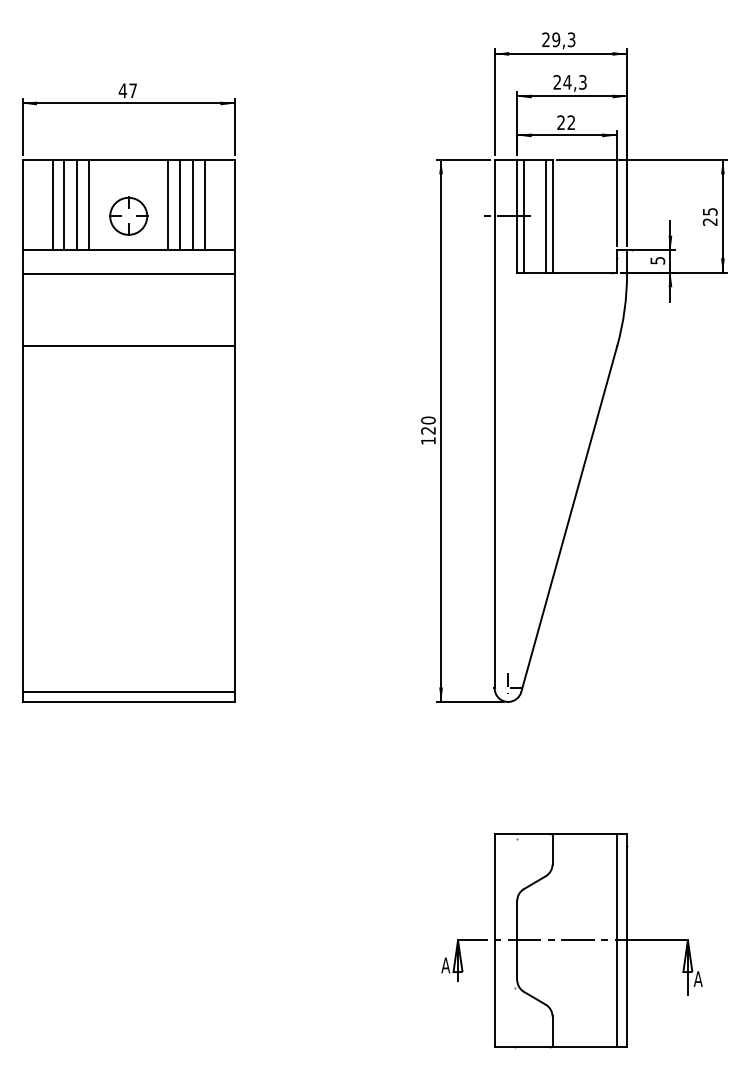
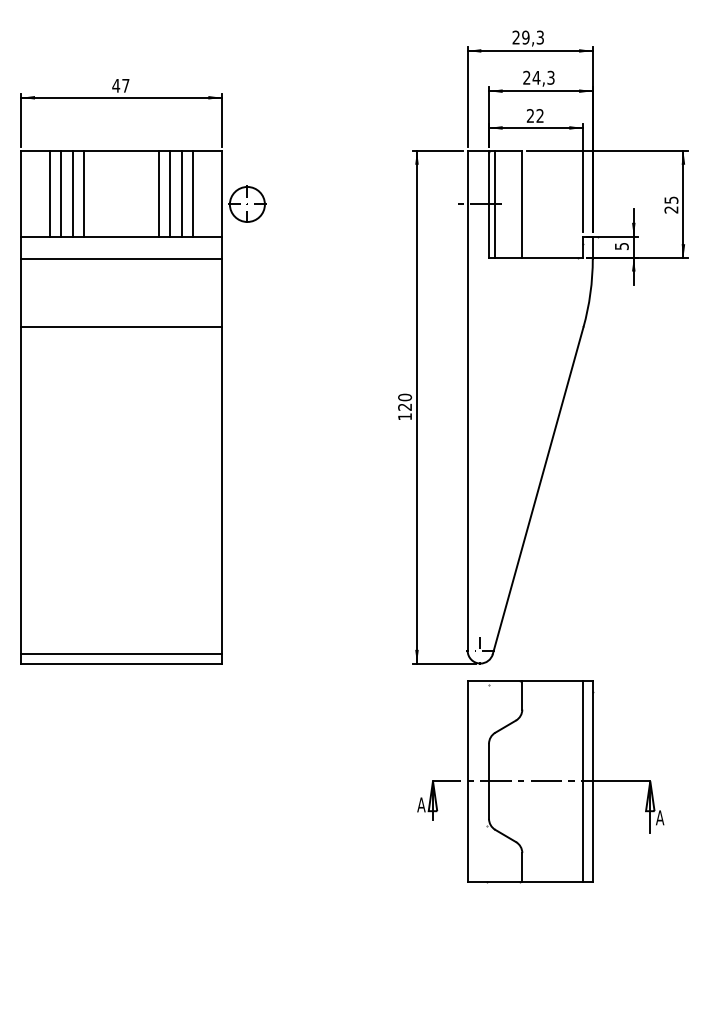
part: (128, 215) -> (247, 203), moved
line: (545, 215) -> (515, 203), removed
part: (571, 940) -> (540, 781), moved

